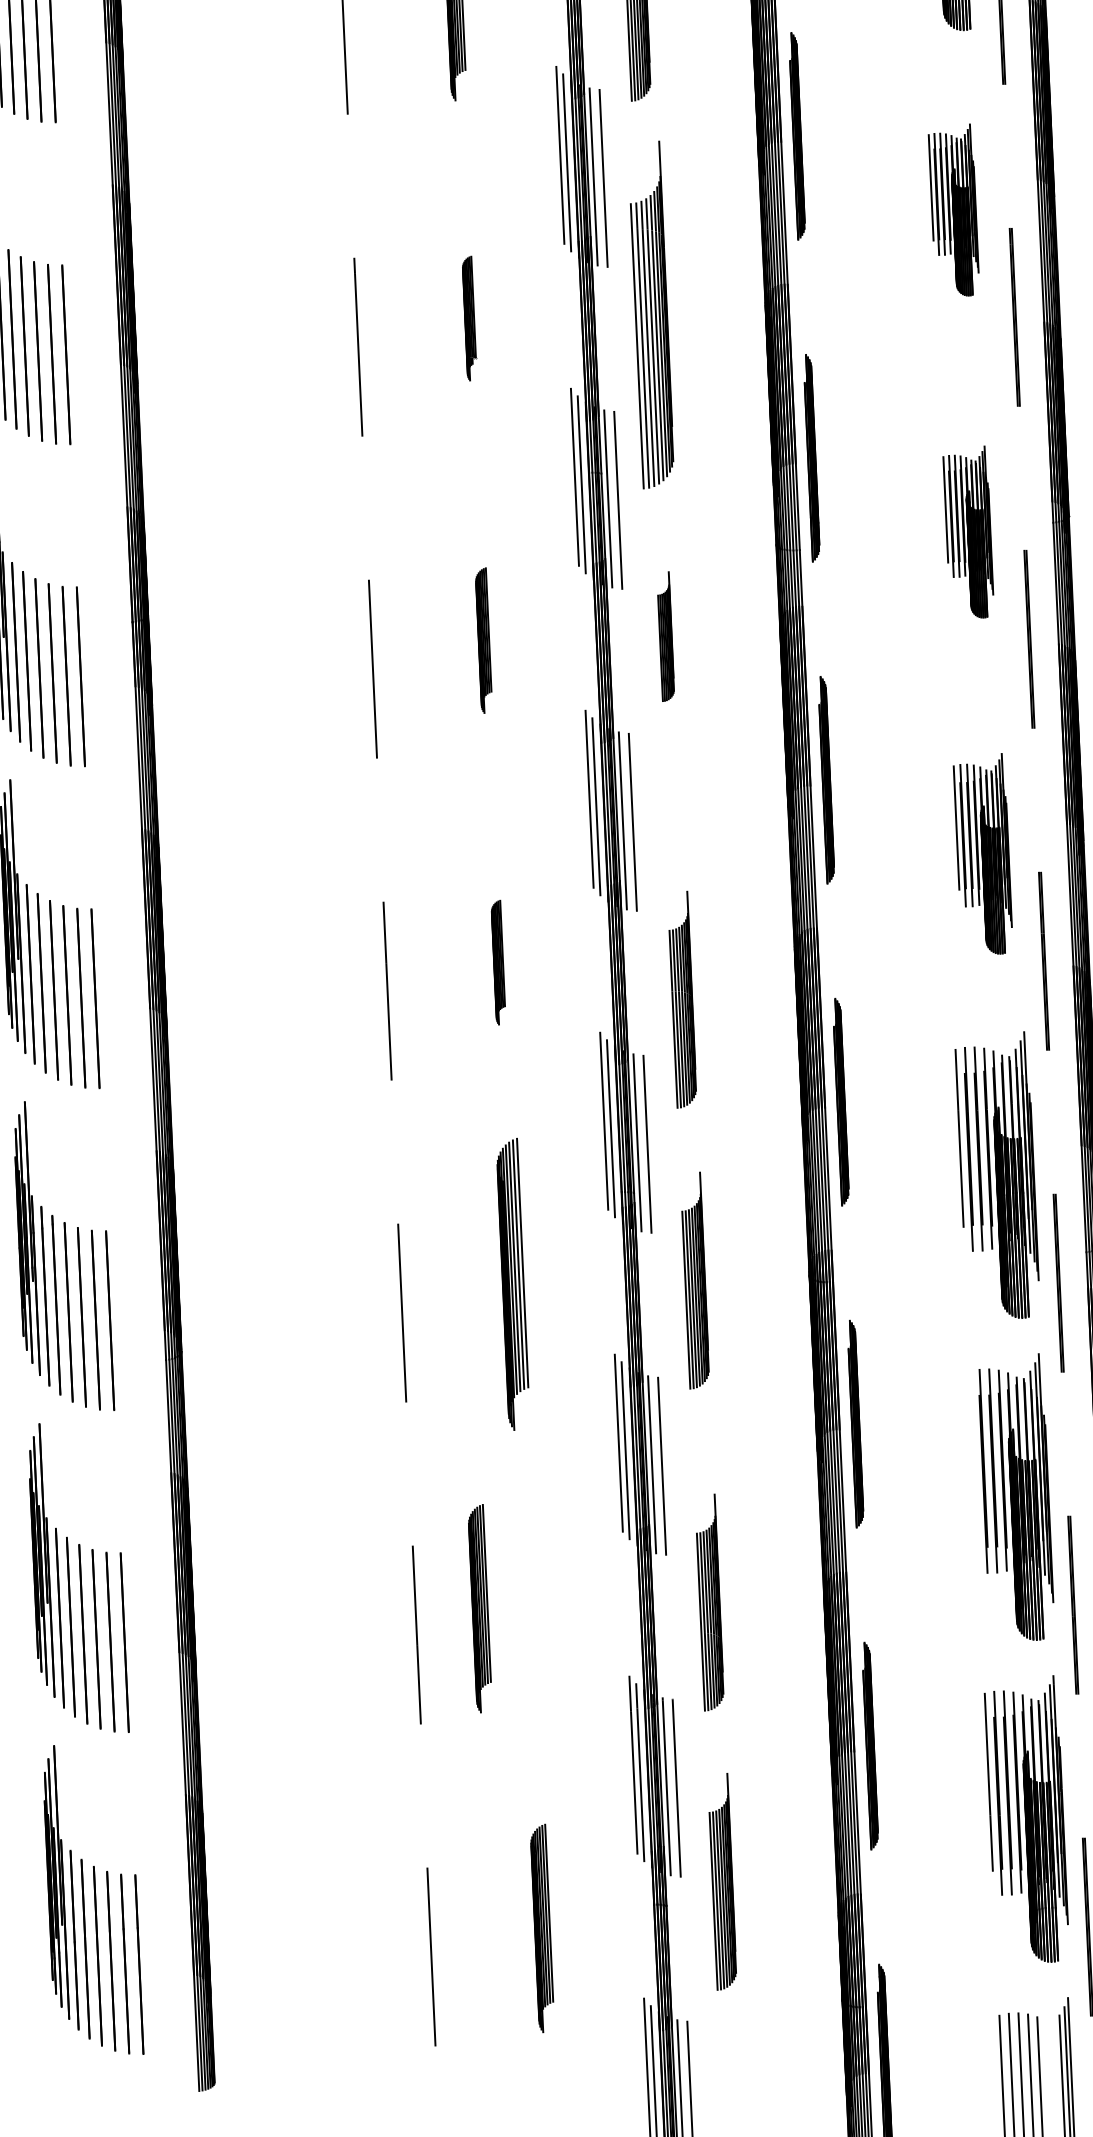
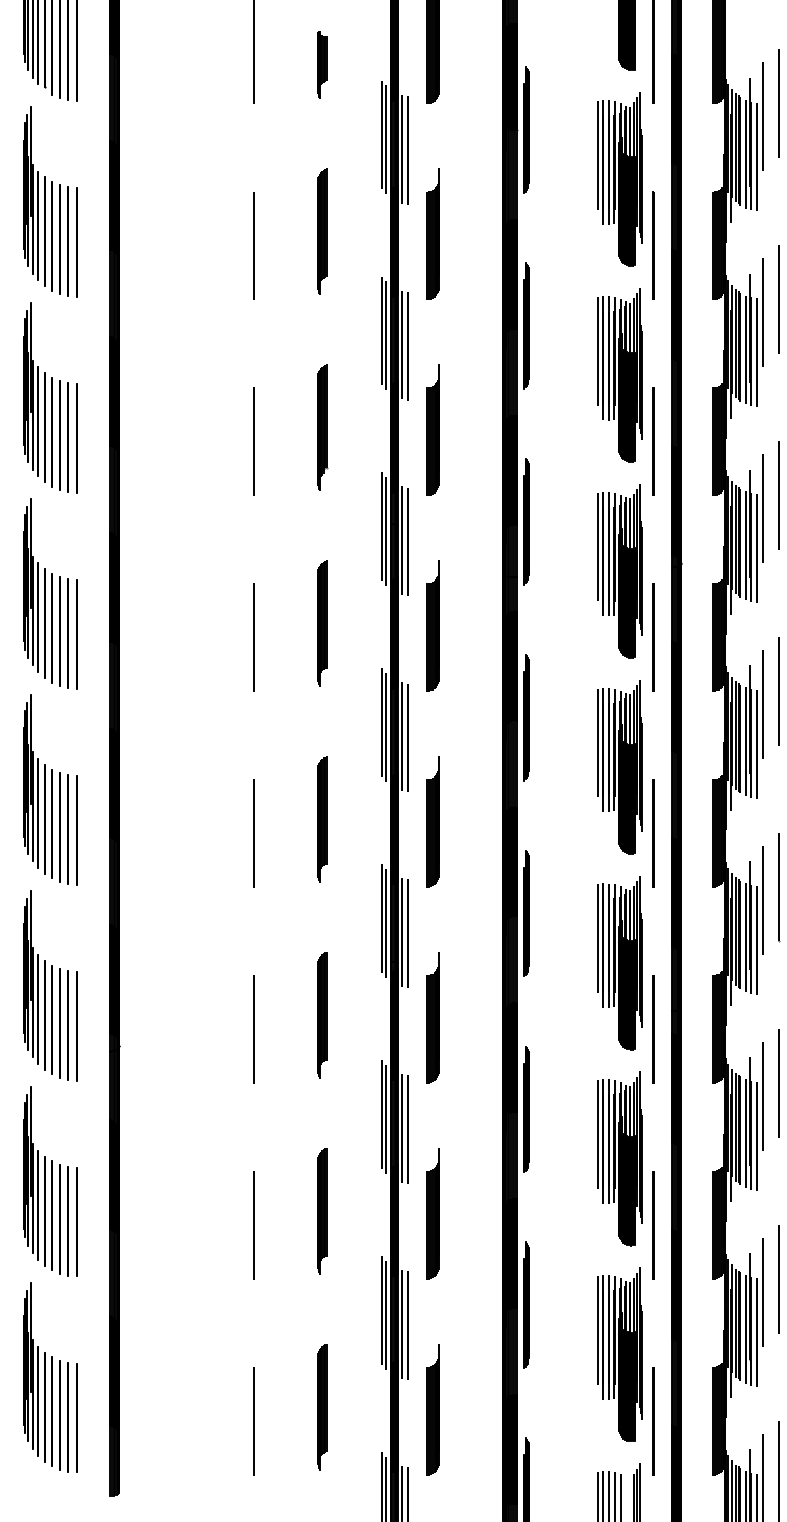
part: (953, 210) -> (619, 375), size x1.67
part: (650, 313) -> (432, 429), size x0.62
part: (469, 318) -> (322, 427), size x1.67
part: (968, 533) -> (619, 571), size x1.67
part: (664, 635) -> (432, 625), size x1.67
part: (483, 640) -> (322, 623), size x1.43
part: (982, 855) -> (619, 767), size x1.43
part: (498, 962) -> (322, 819), size x1.67
part: (681, 998) -> (432, 821), moved
part: (513, 1284) -> (322, 1015), size x0.71
line: (974, 1459) -> (597, 1134), added
part: (480, 1609) -> (322, 1211), moved
part: (721, 1881) -> (432, 1409), moved

